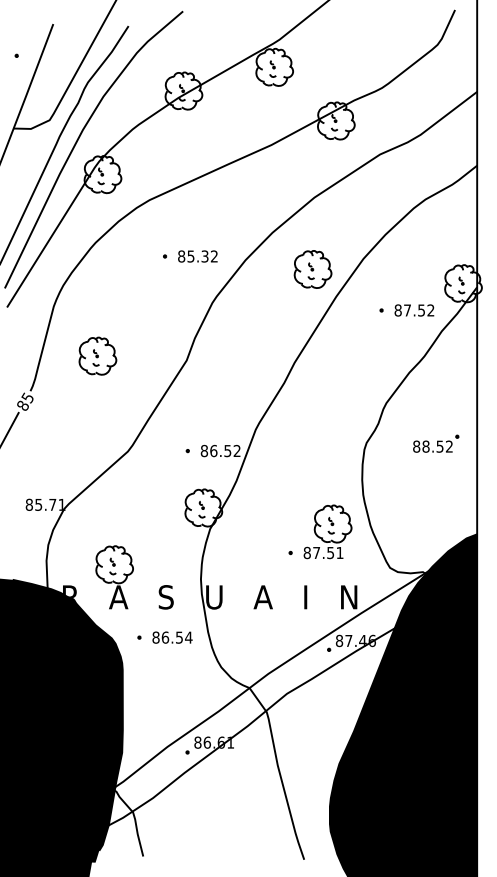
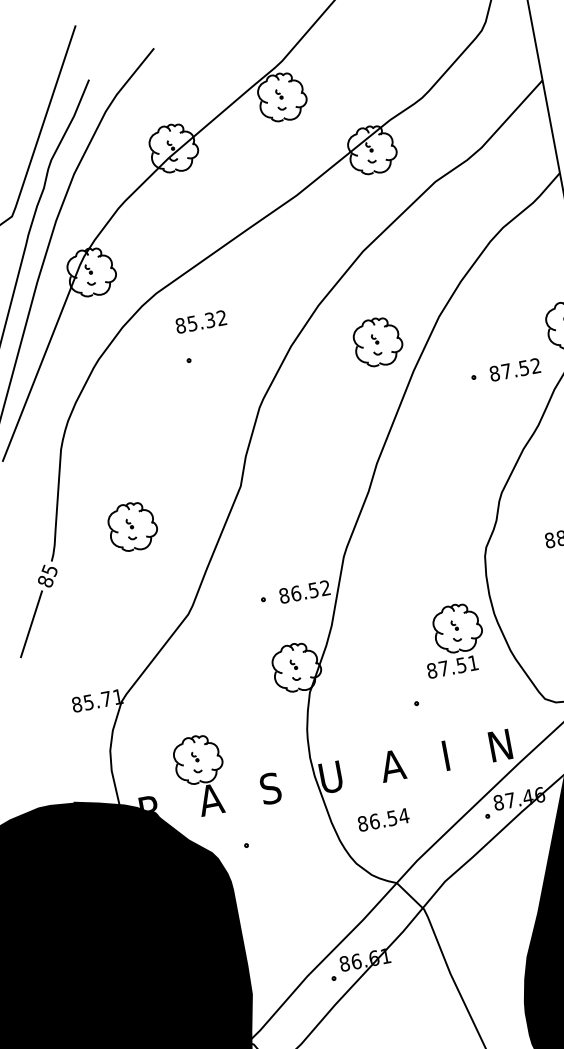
text: (197, 256) -> (200, 322), moved
part: (97, 355) -> (132, 526), moved
part: (327, 531) -> (452, 639), moved
text: (172, 637) -> (383, 819), moved

